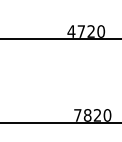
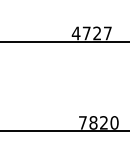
text: (101, 31) -> (108, 33), 4720 -> 4727

